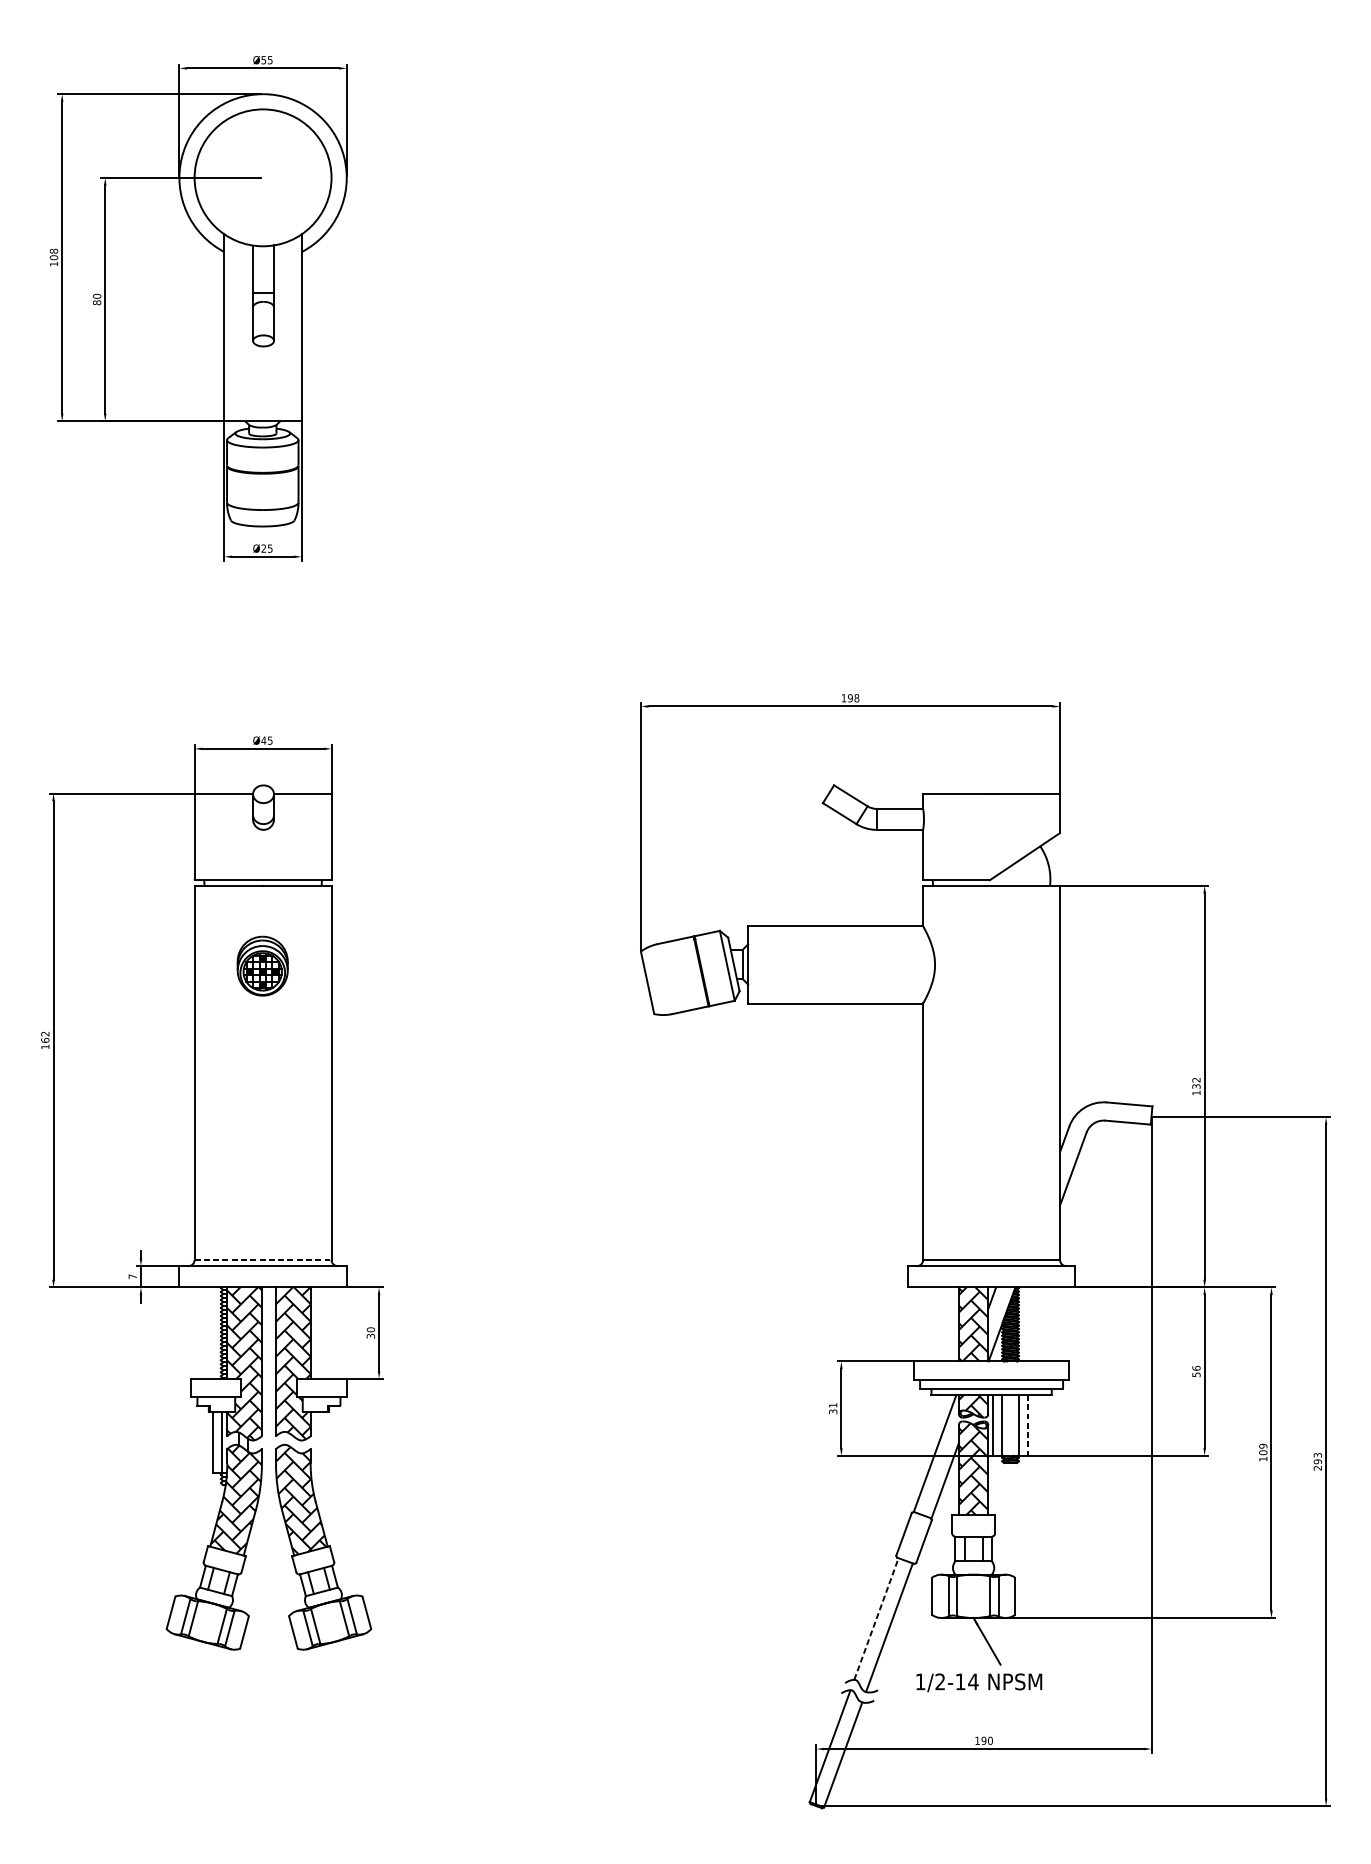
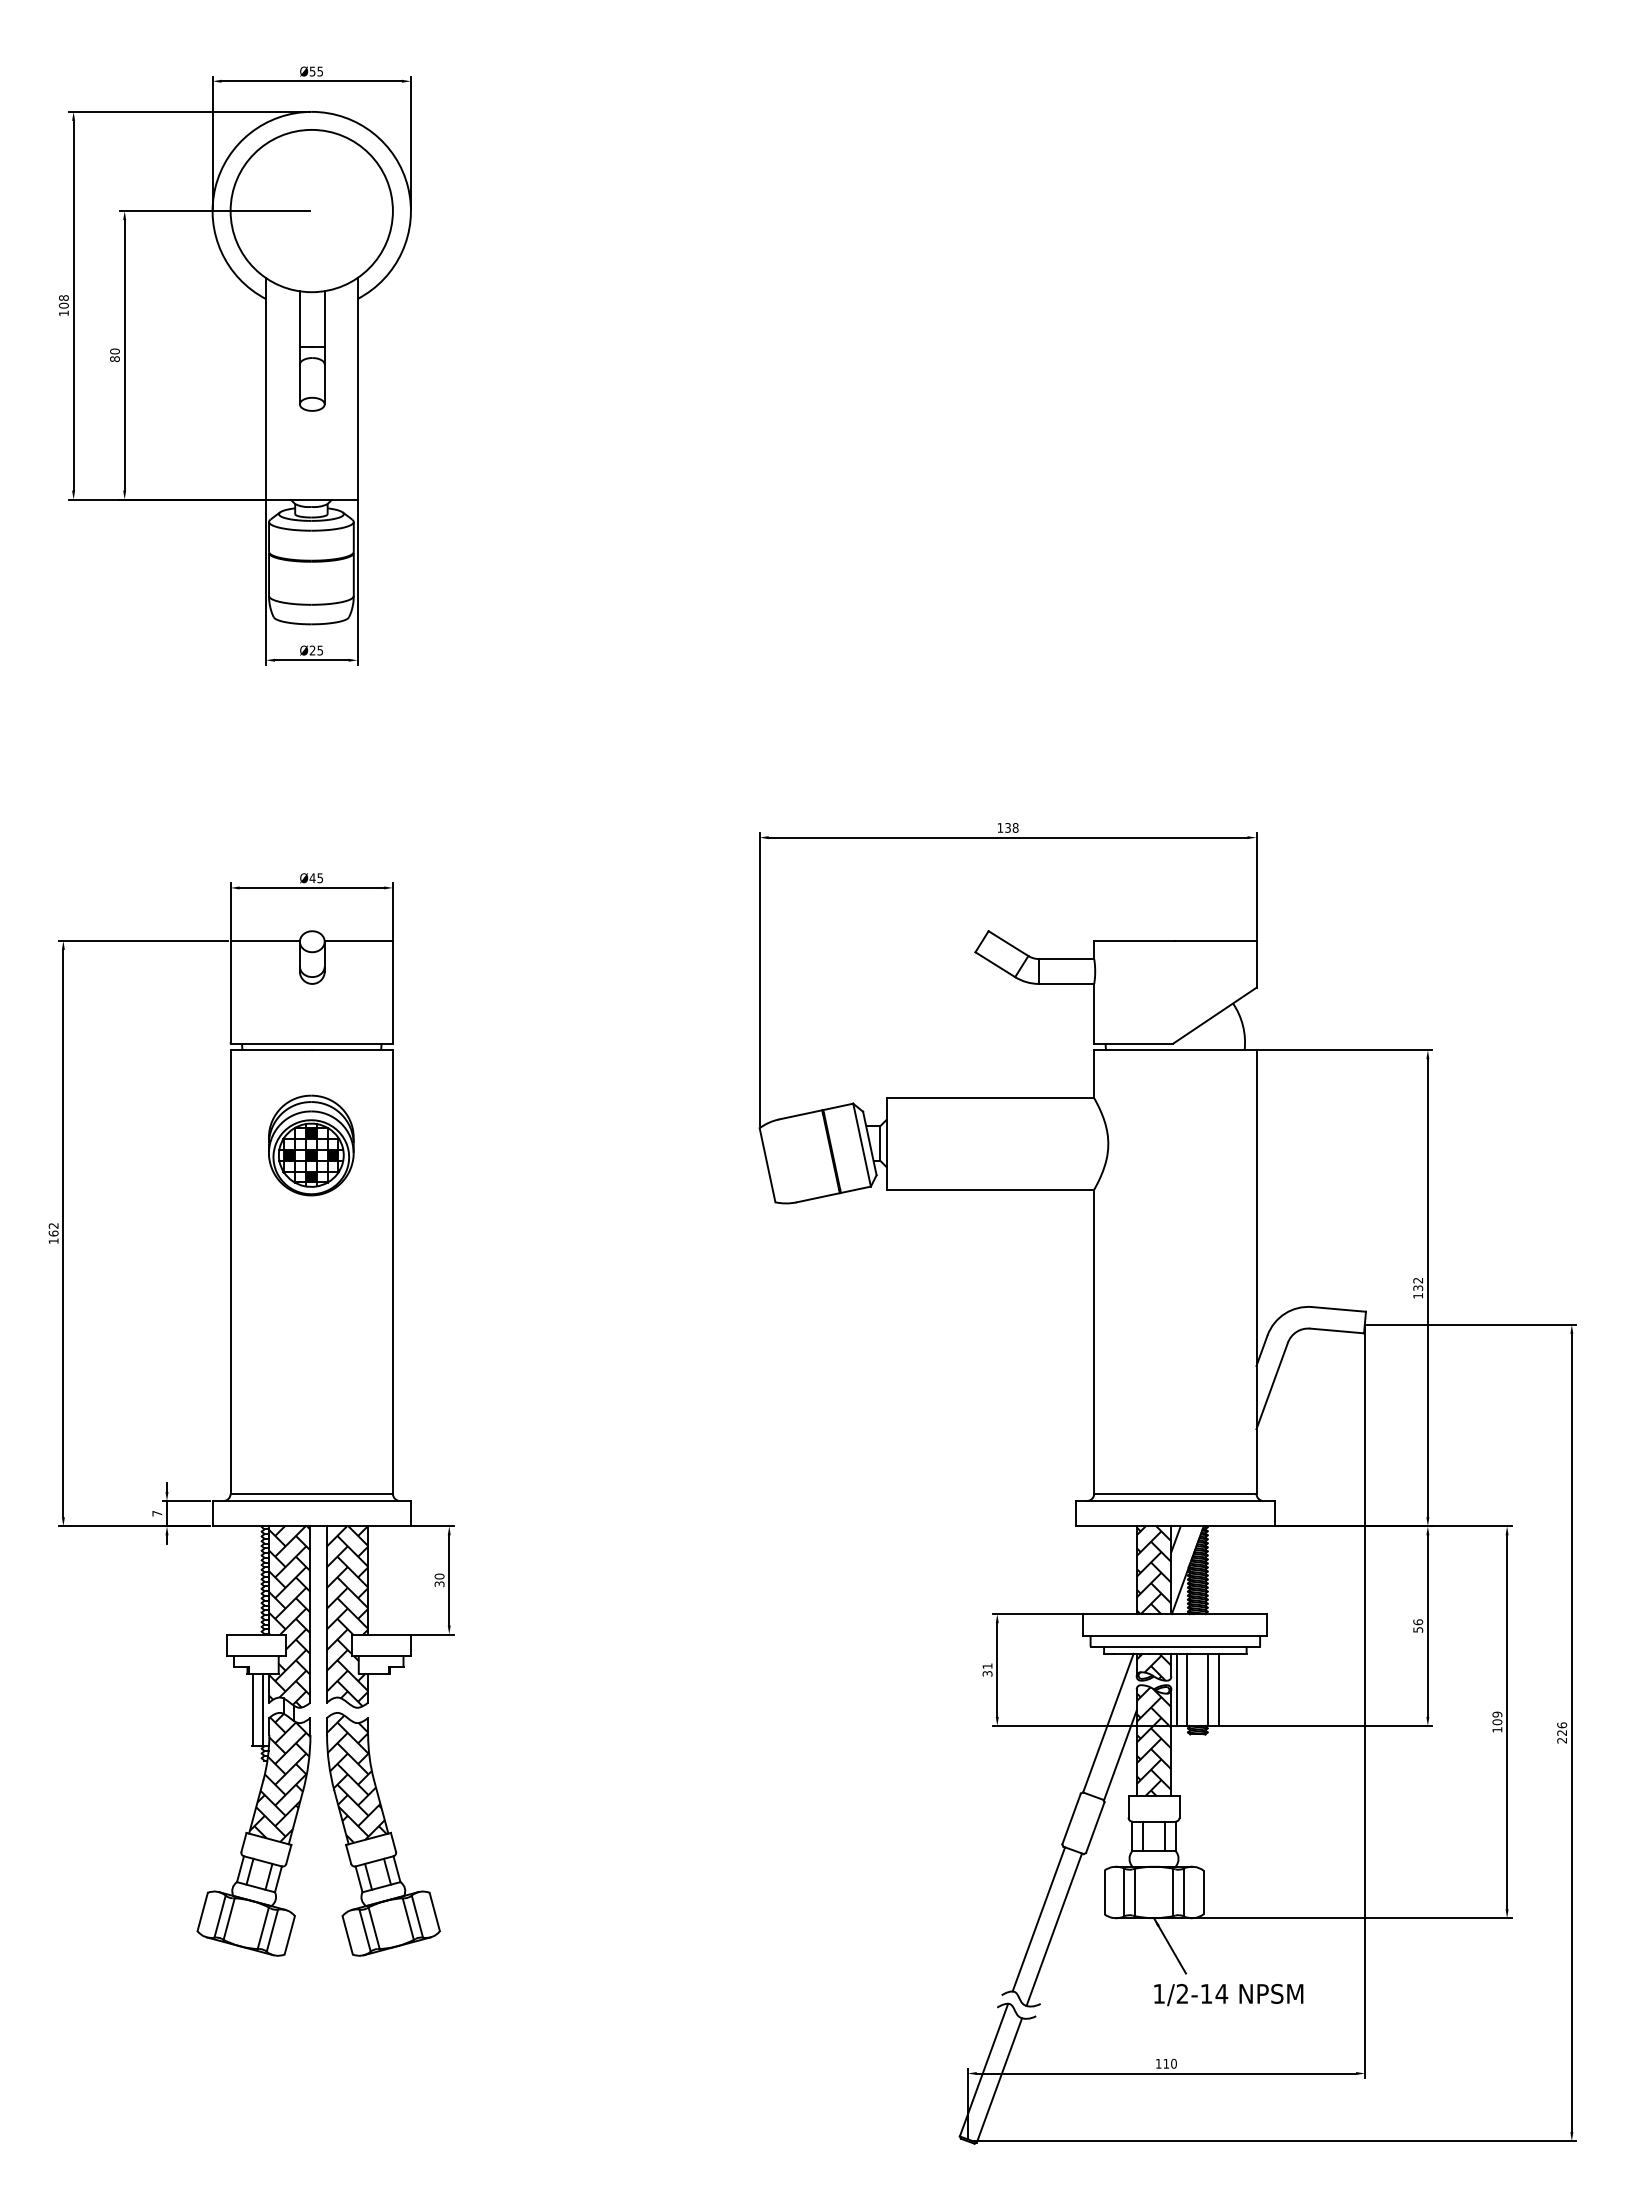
text: (850, 697) -> (1007, 827), 198 -> 138
part: (262, 966) -> (311, 1145), size x1.43
line: (263, 1259) -> (312, 1493), dashed -> solid
line: (1028, 1425) -> (1218, 1690), dashed -> solid
text: (1318, 1457) -> (1562, 1728), 293 -> 226
line: (876, 1619) -> (1038, 1919), dashed -> solid
text: (979, 1682) -> (1228, 1994), moved
text: (984, 1740) -> (1166, 2063), 190 -> 110

